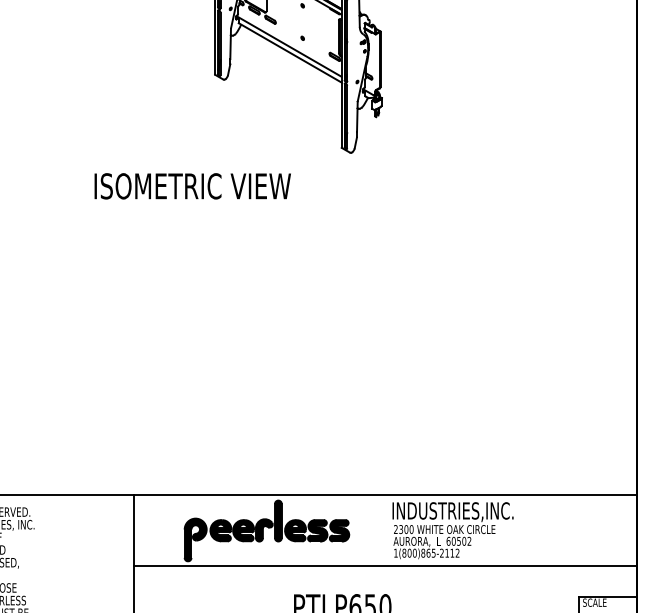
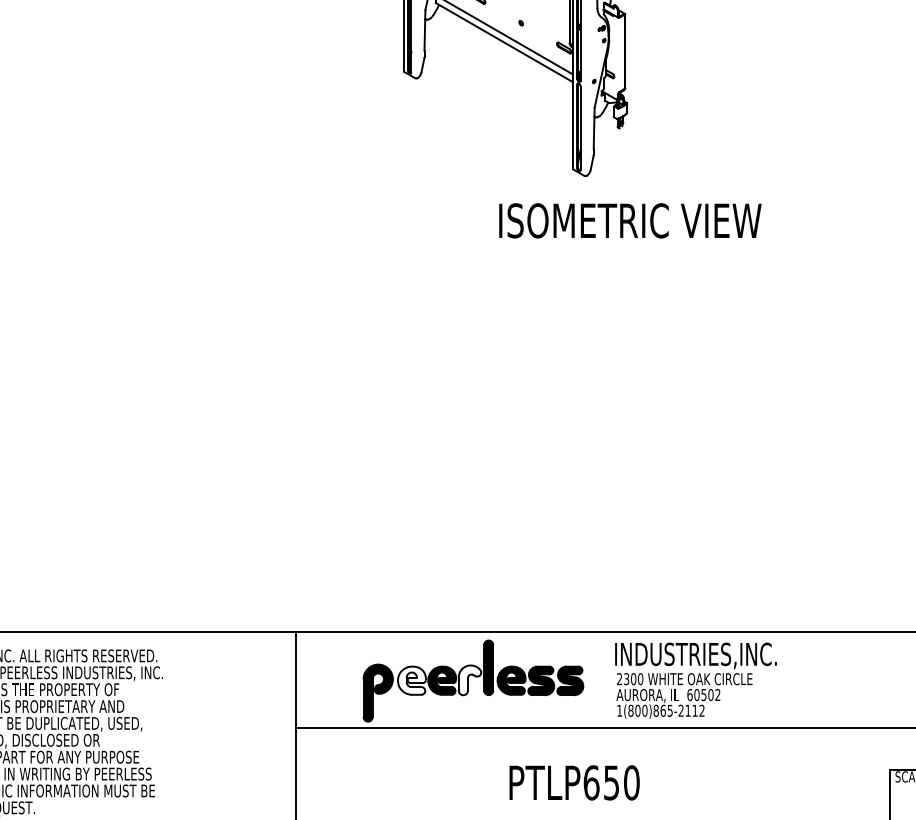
text: (192, 186) -> (630, 220), moved
fill: (220, 530) -> (411, 680), removed
fill: (264, 530) -> (469, 680), removed
text: (452, 530) -> (695, 680), moved

